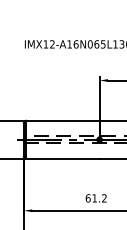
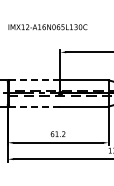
line: (62, 121) -> (34, 80), solid -> dashed
line: (63, 158) -> (35, 106), solid -> dashed

